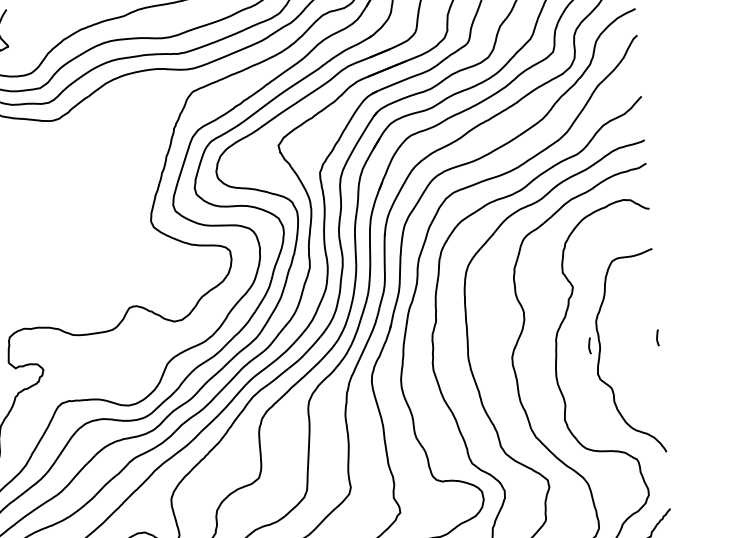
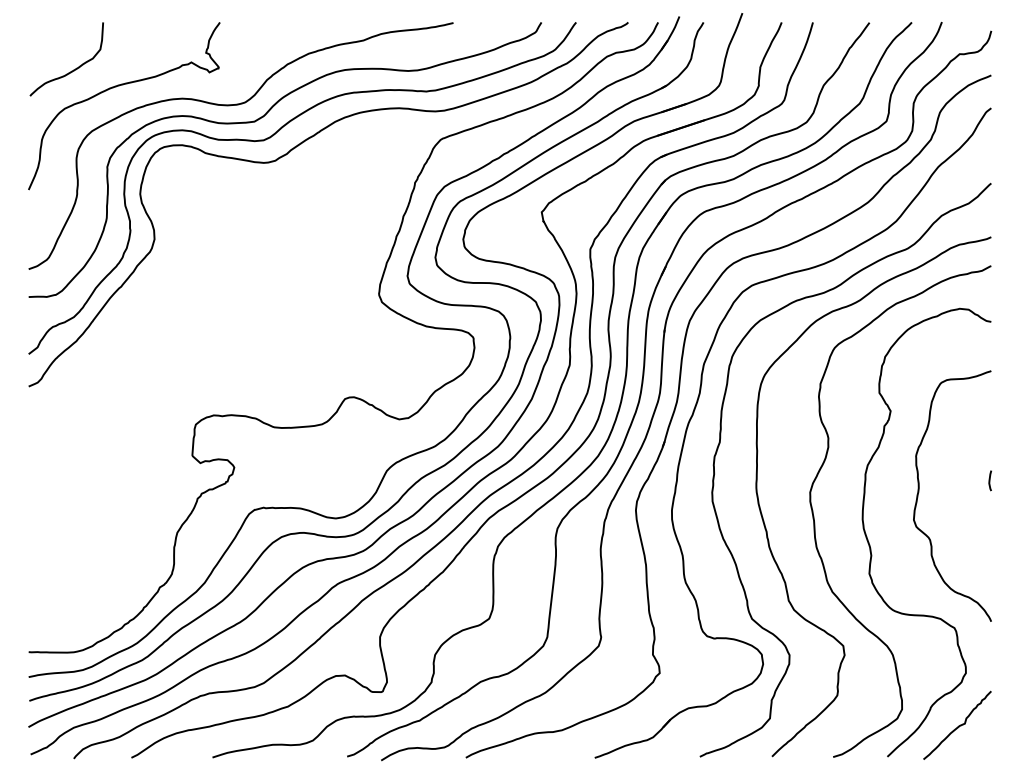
line: (589, 345) -> (905, 484), removed

